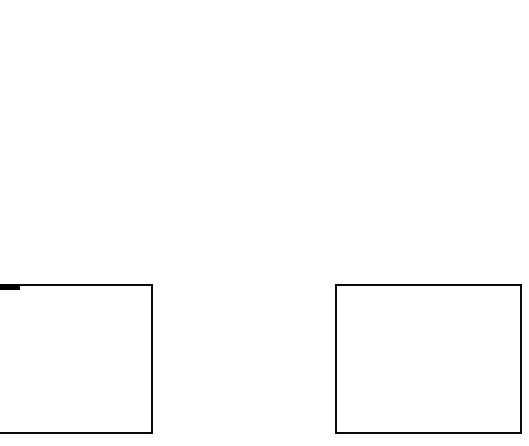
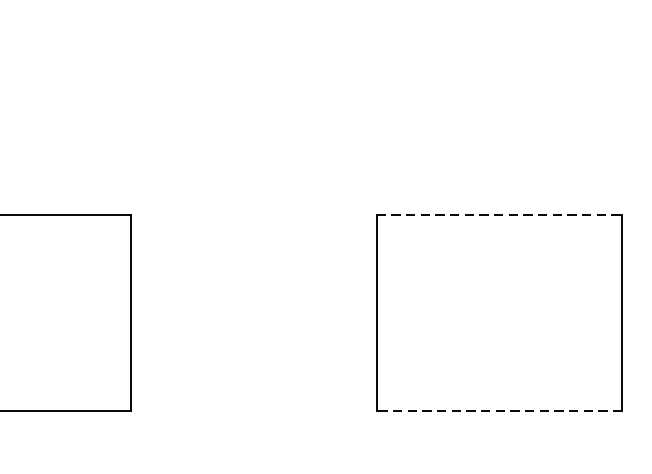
line: (429, 285) -> (500, 215), solid -> dashed
line: (428, 432) -> (499, 410), solid -> dashed

